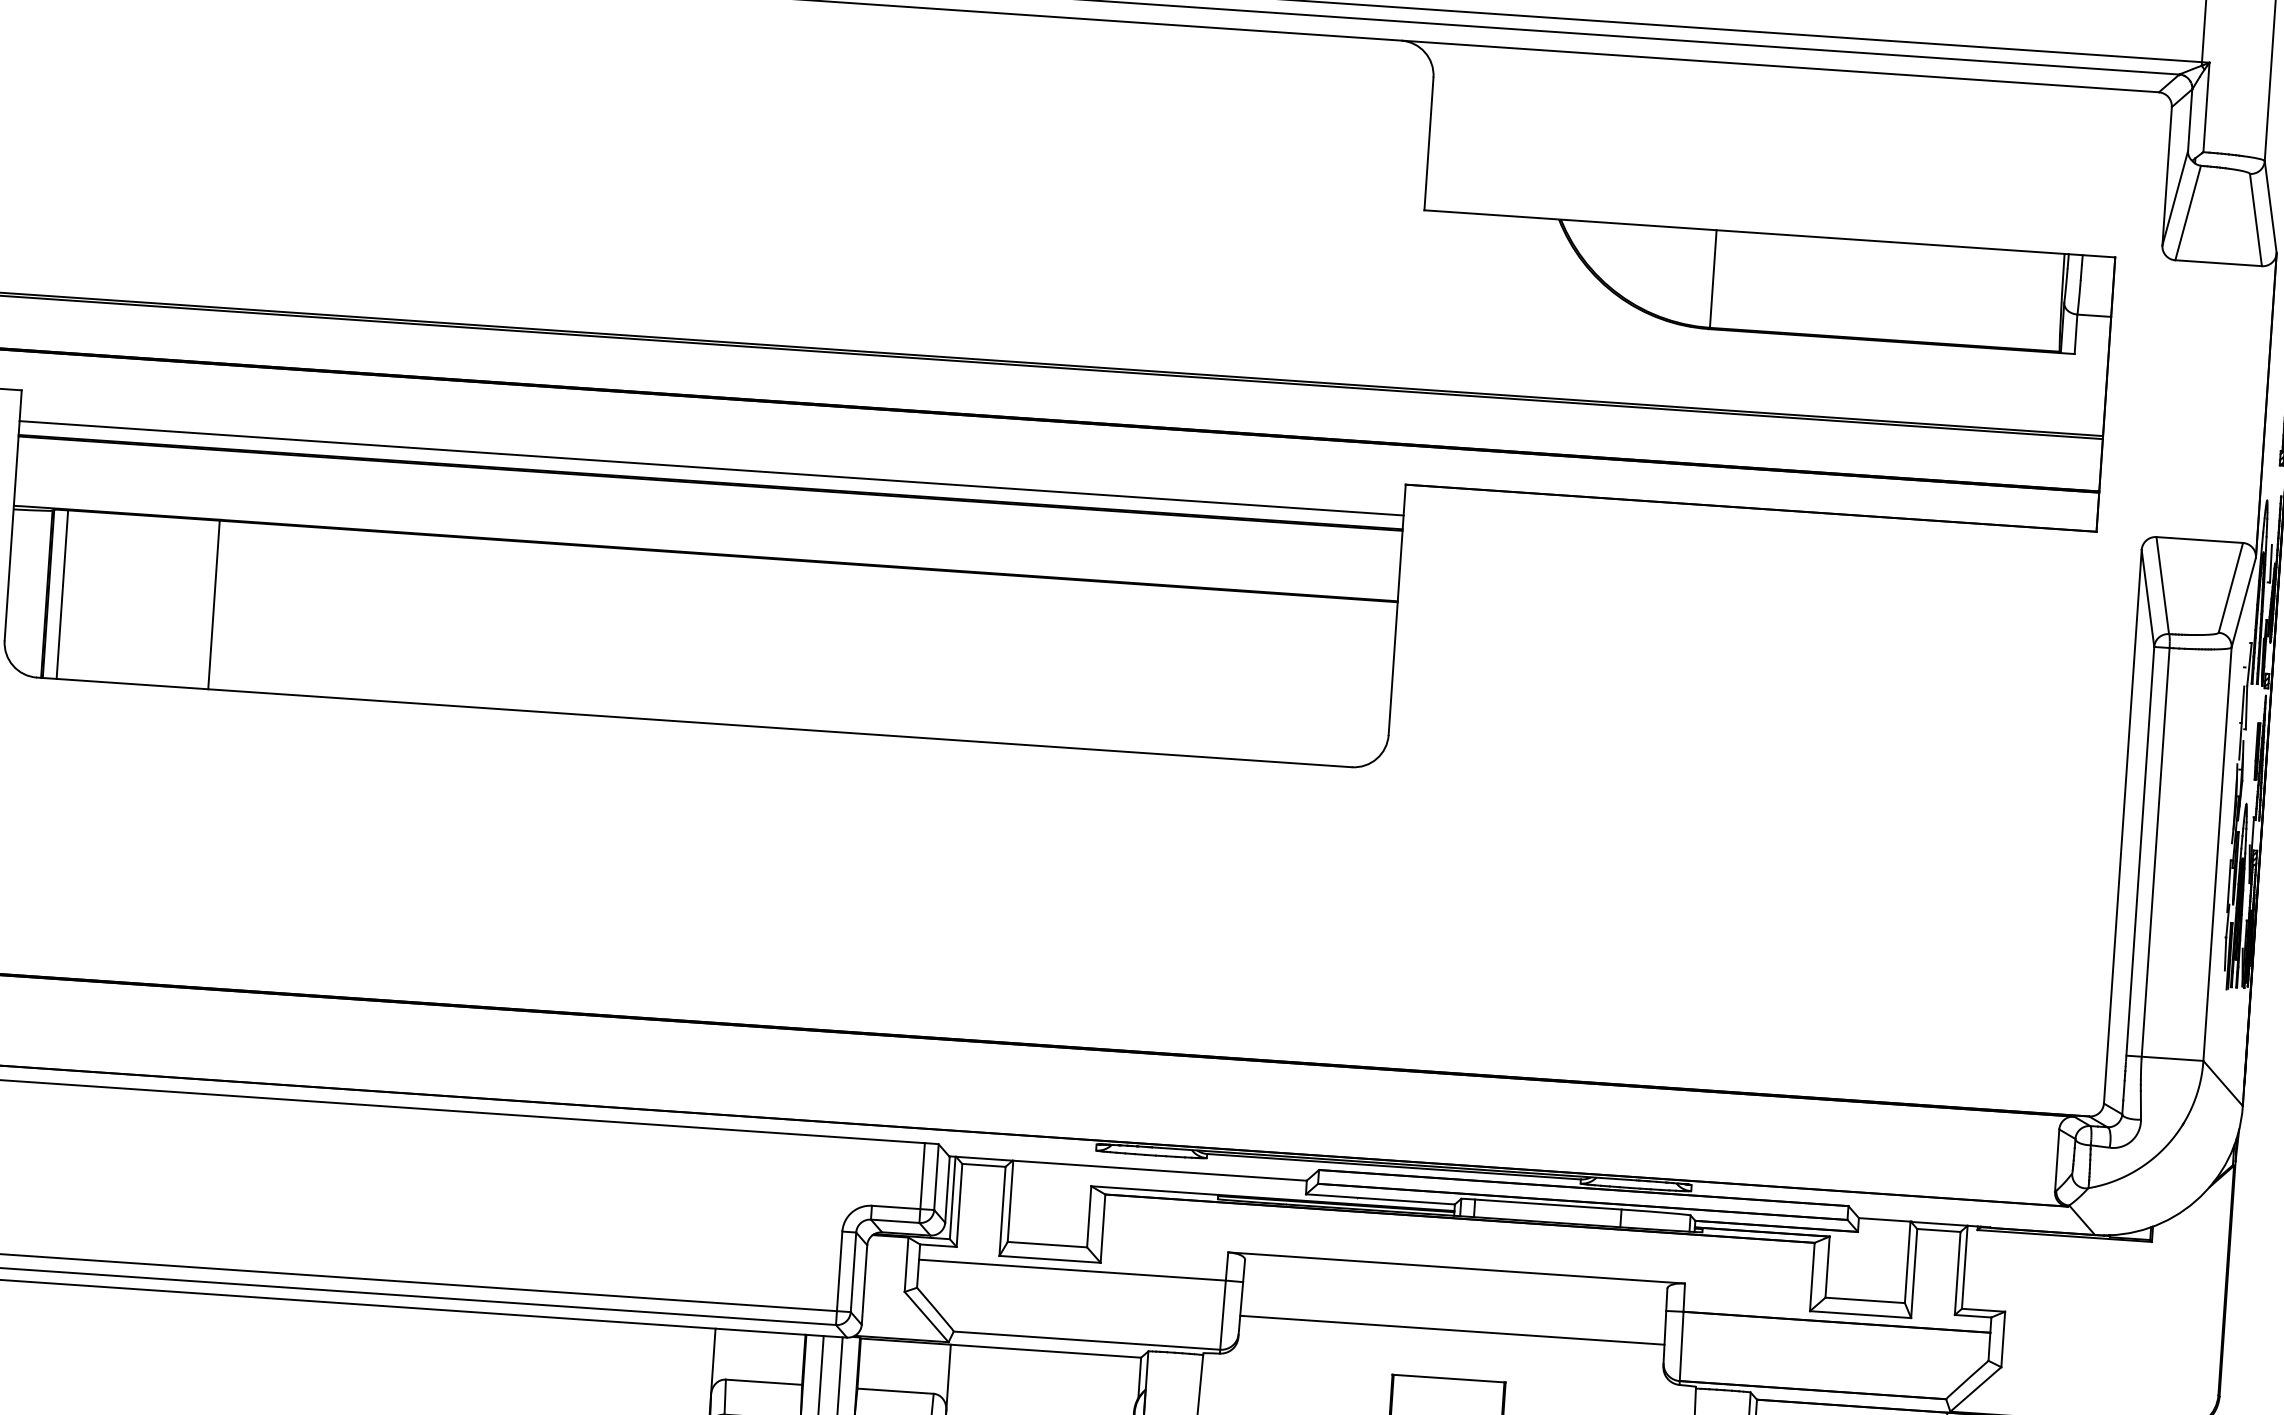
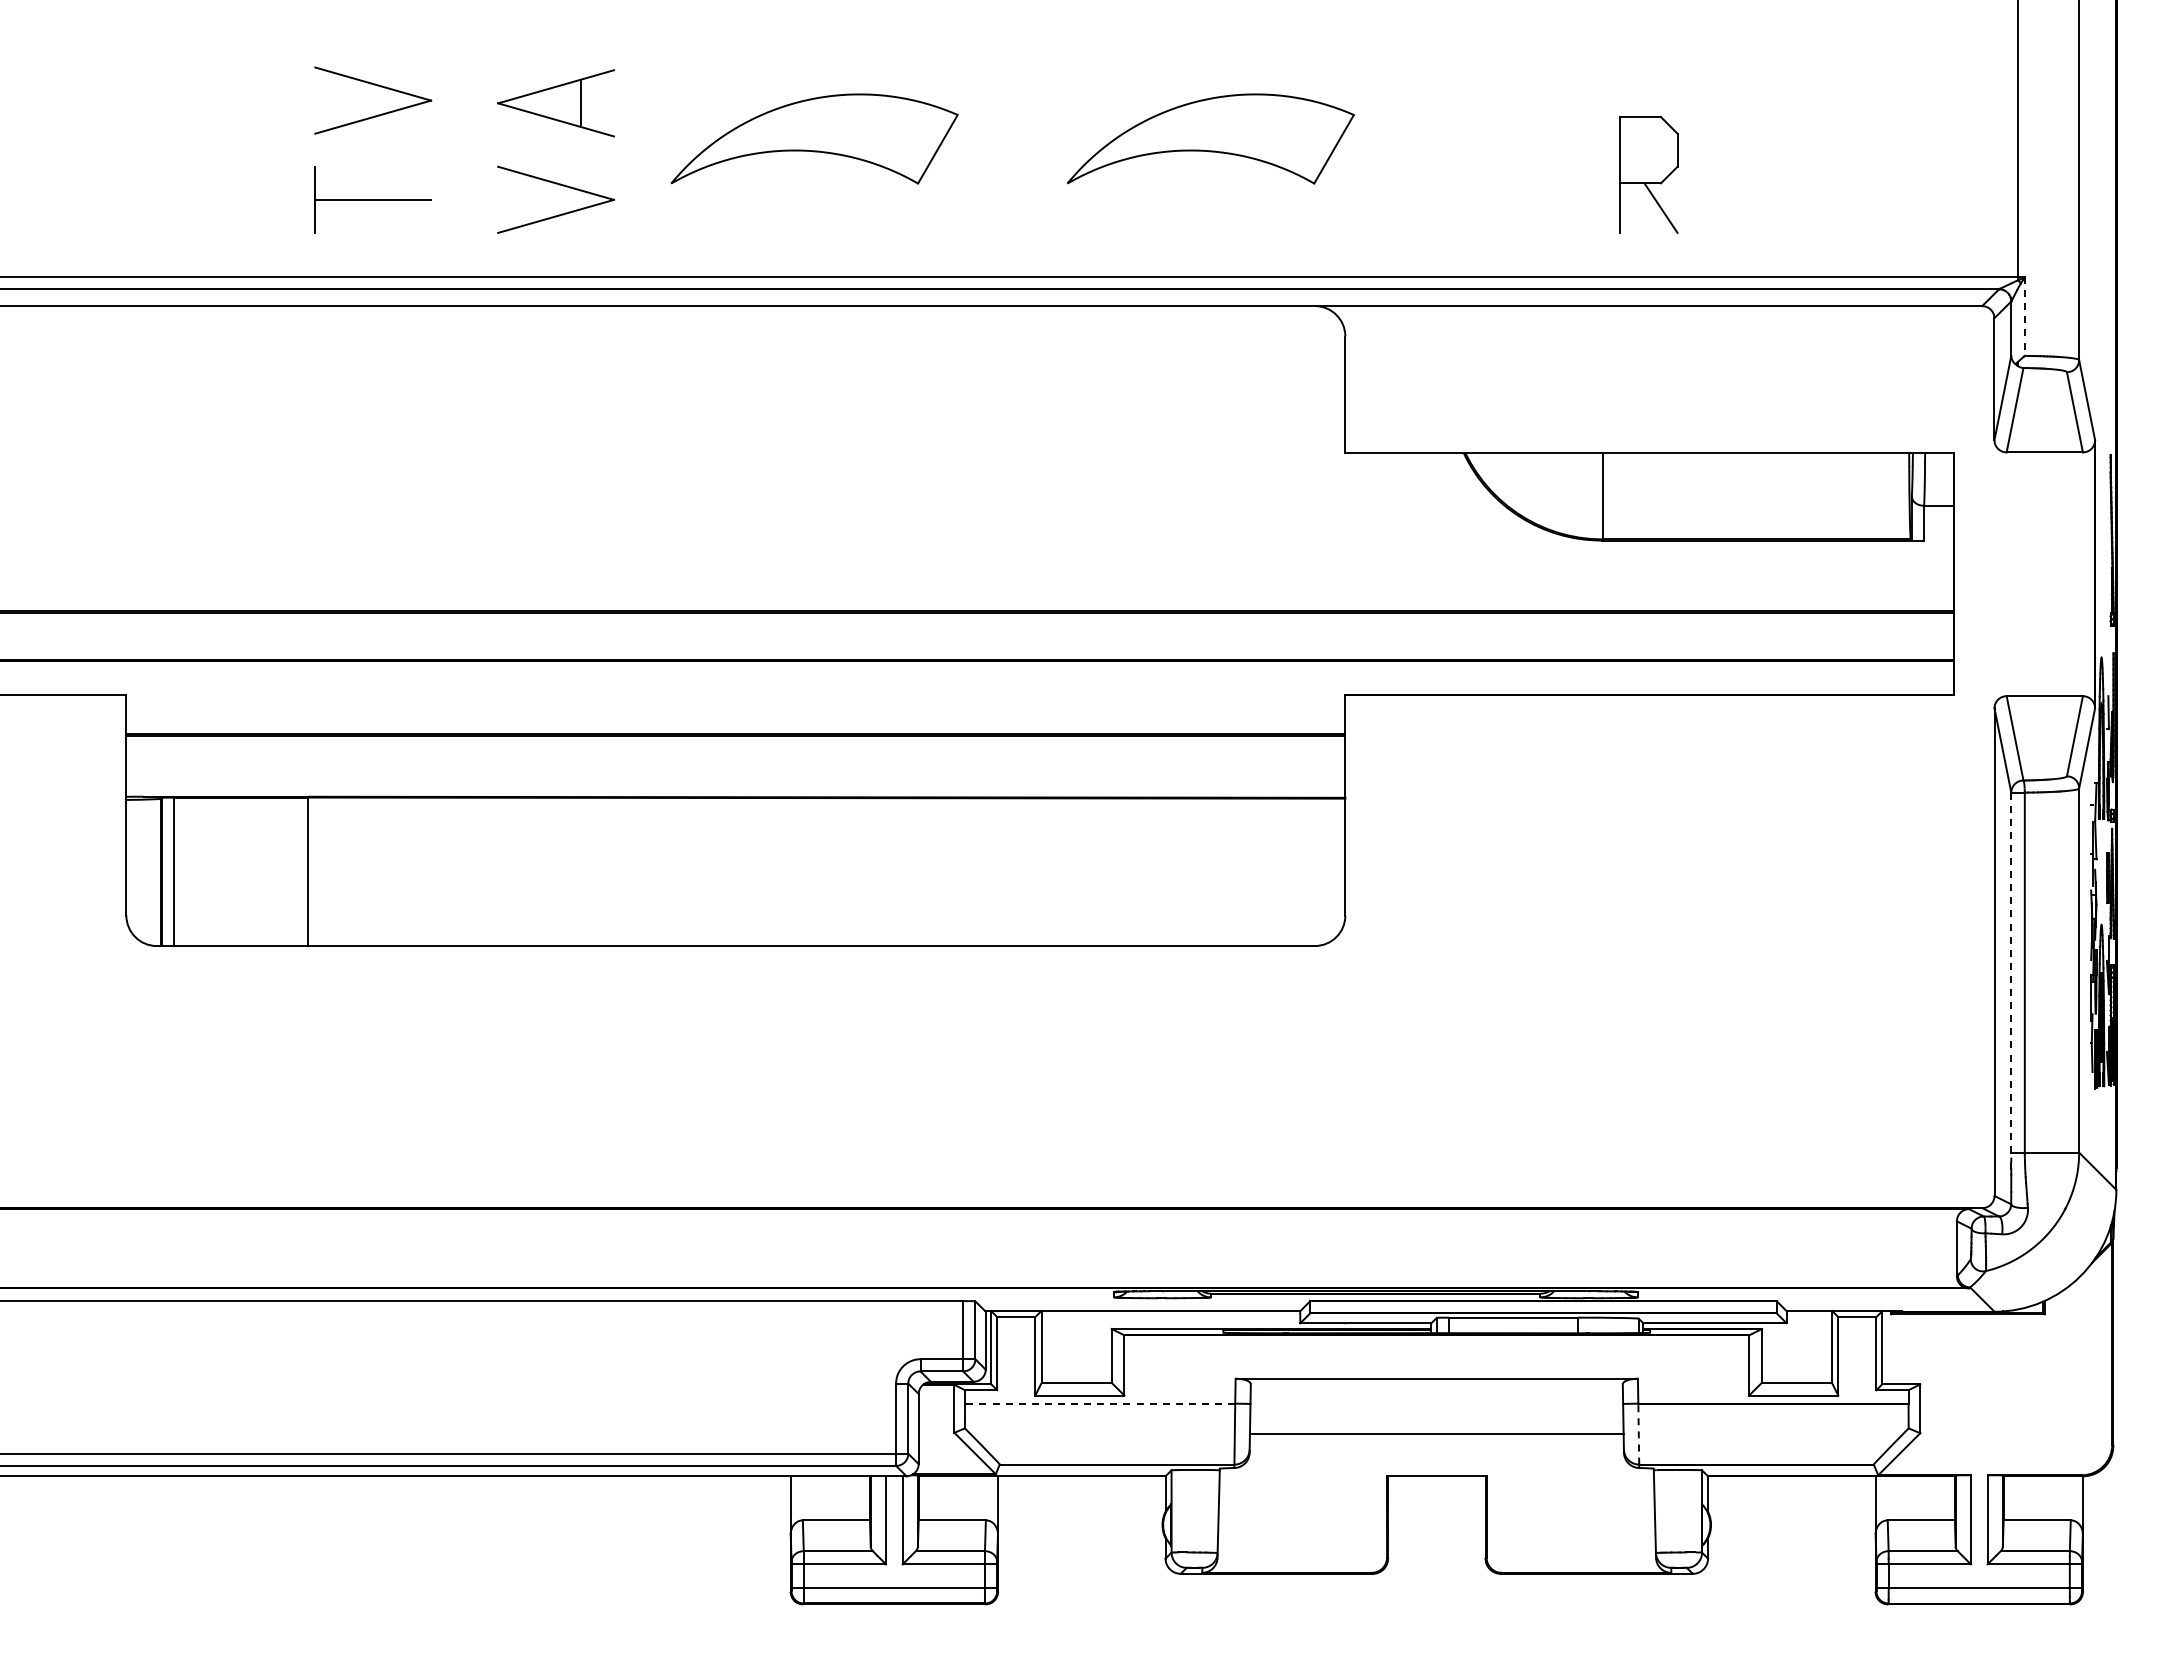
line: (2206, 108) -> (2024, 317), solid -> dashed
line: (711, 468) -> (735, 722), removed
line: (2140, 855) -> (2011, 976), solid -> dashed
line: (1071, 1269) -> (1099, 1403), solid -> dashed
line: (1681, 1345) -> (1638, 1433), solid -> dashed

